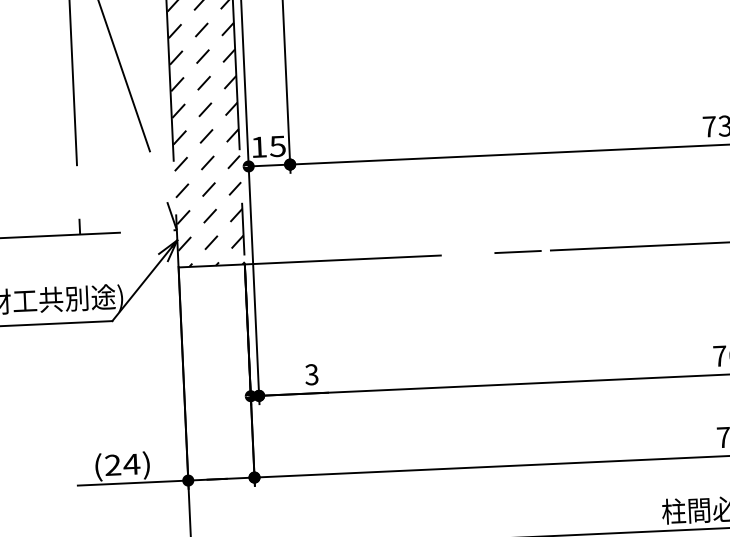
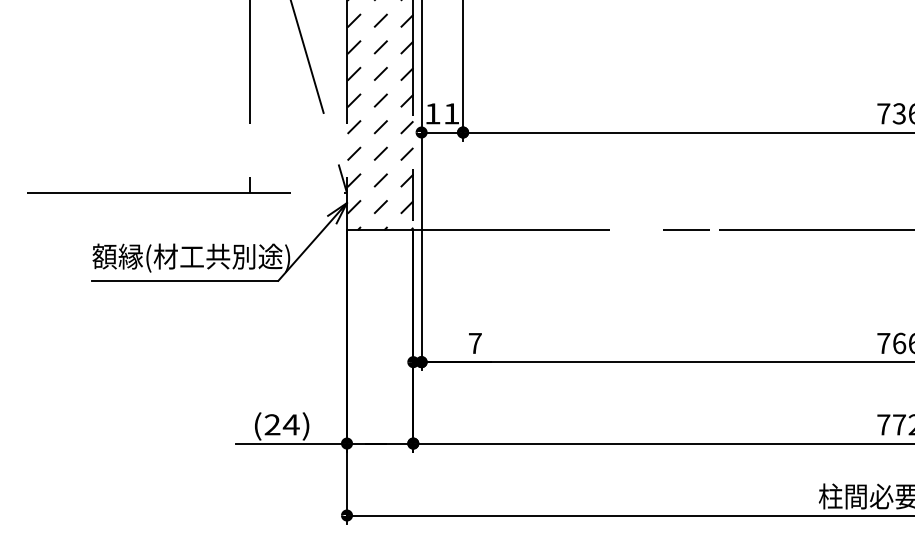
text: (277, 146) -> (451, 113), 15 -> 11
text: (311, 374) -> (474, 343), 3 -> 7

